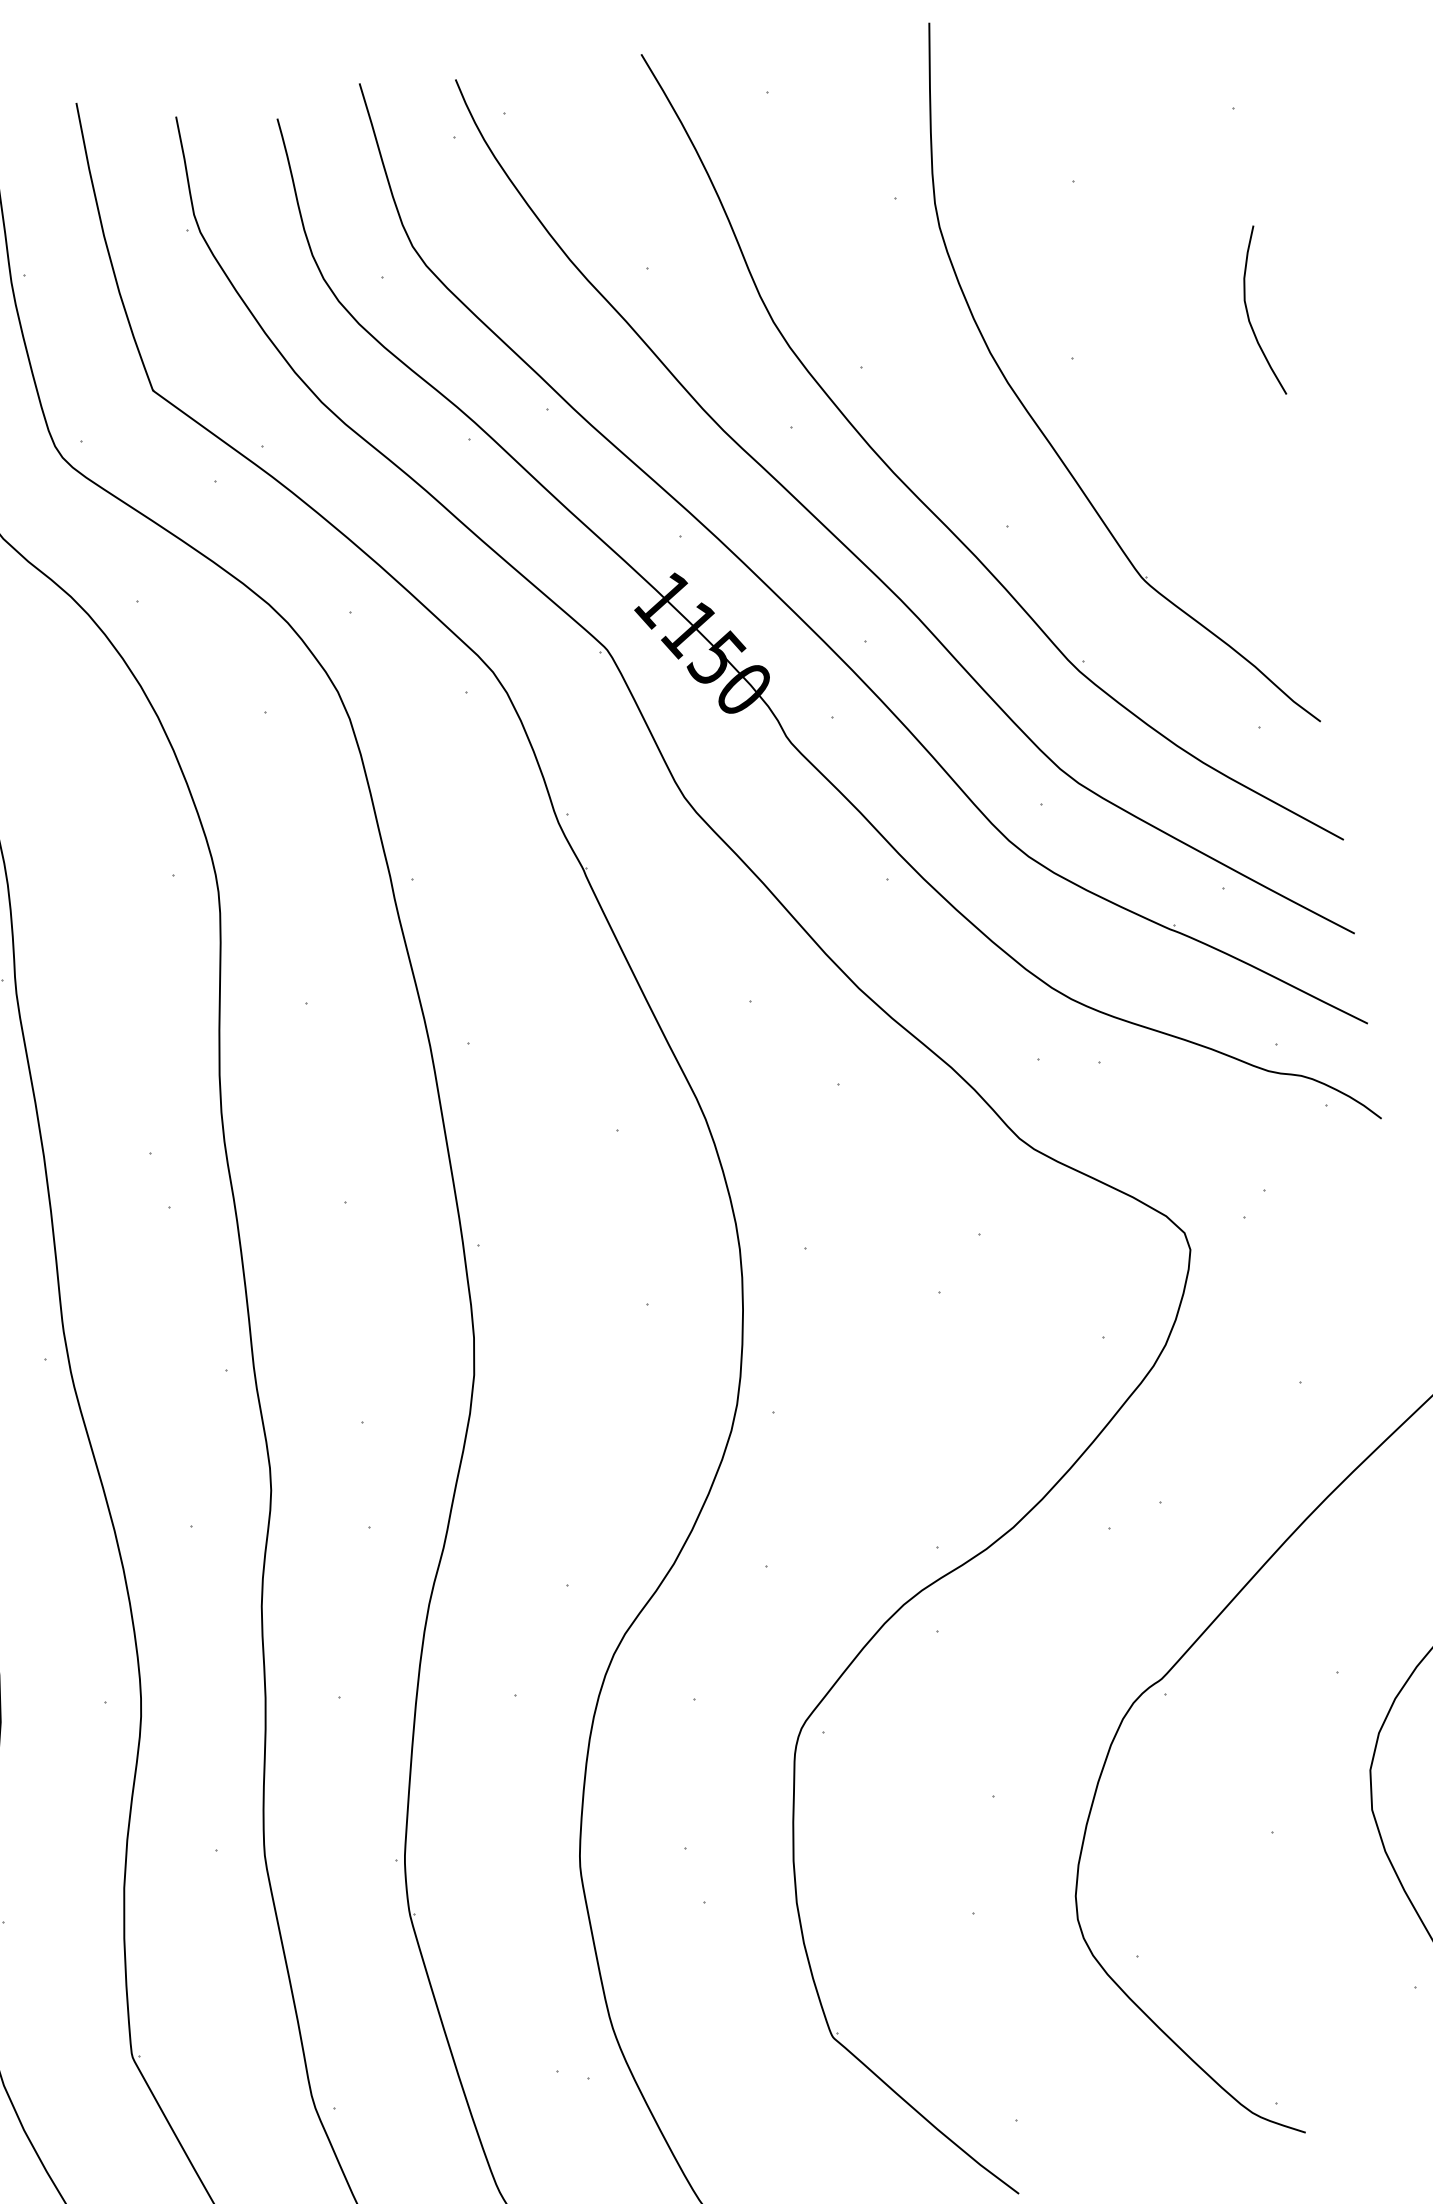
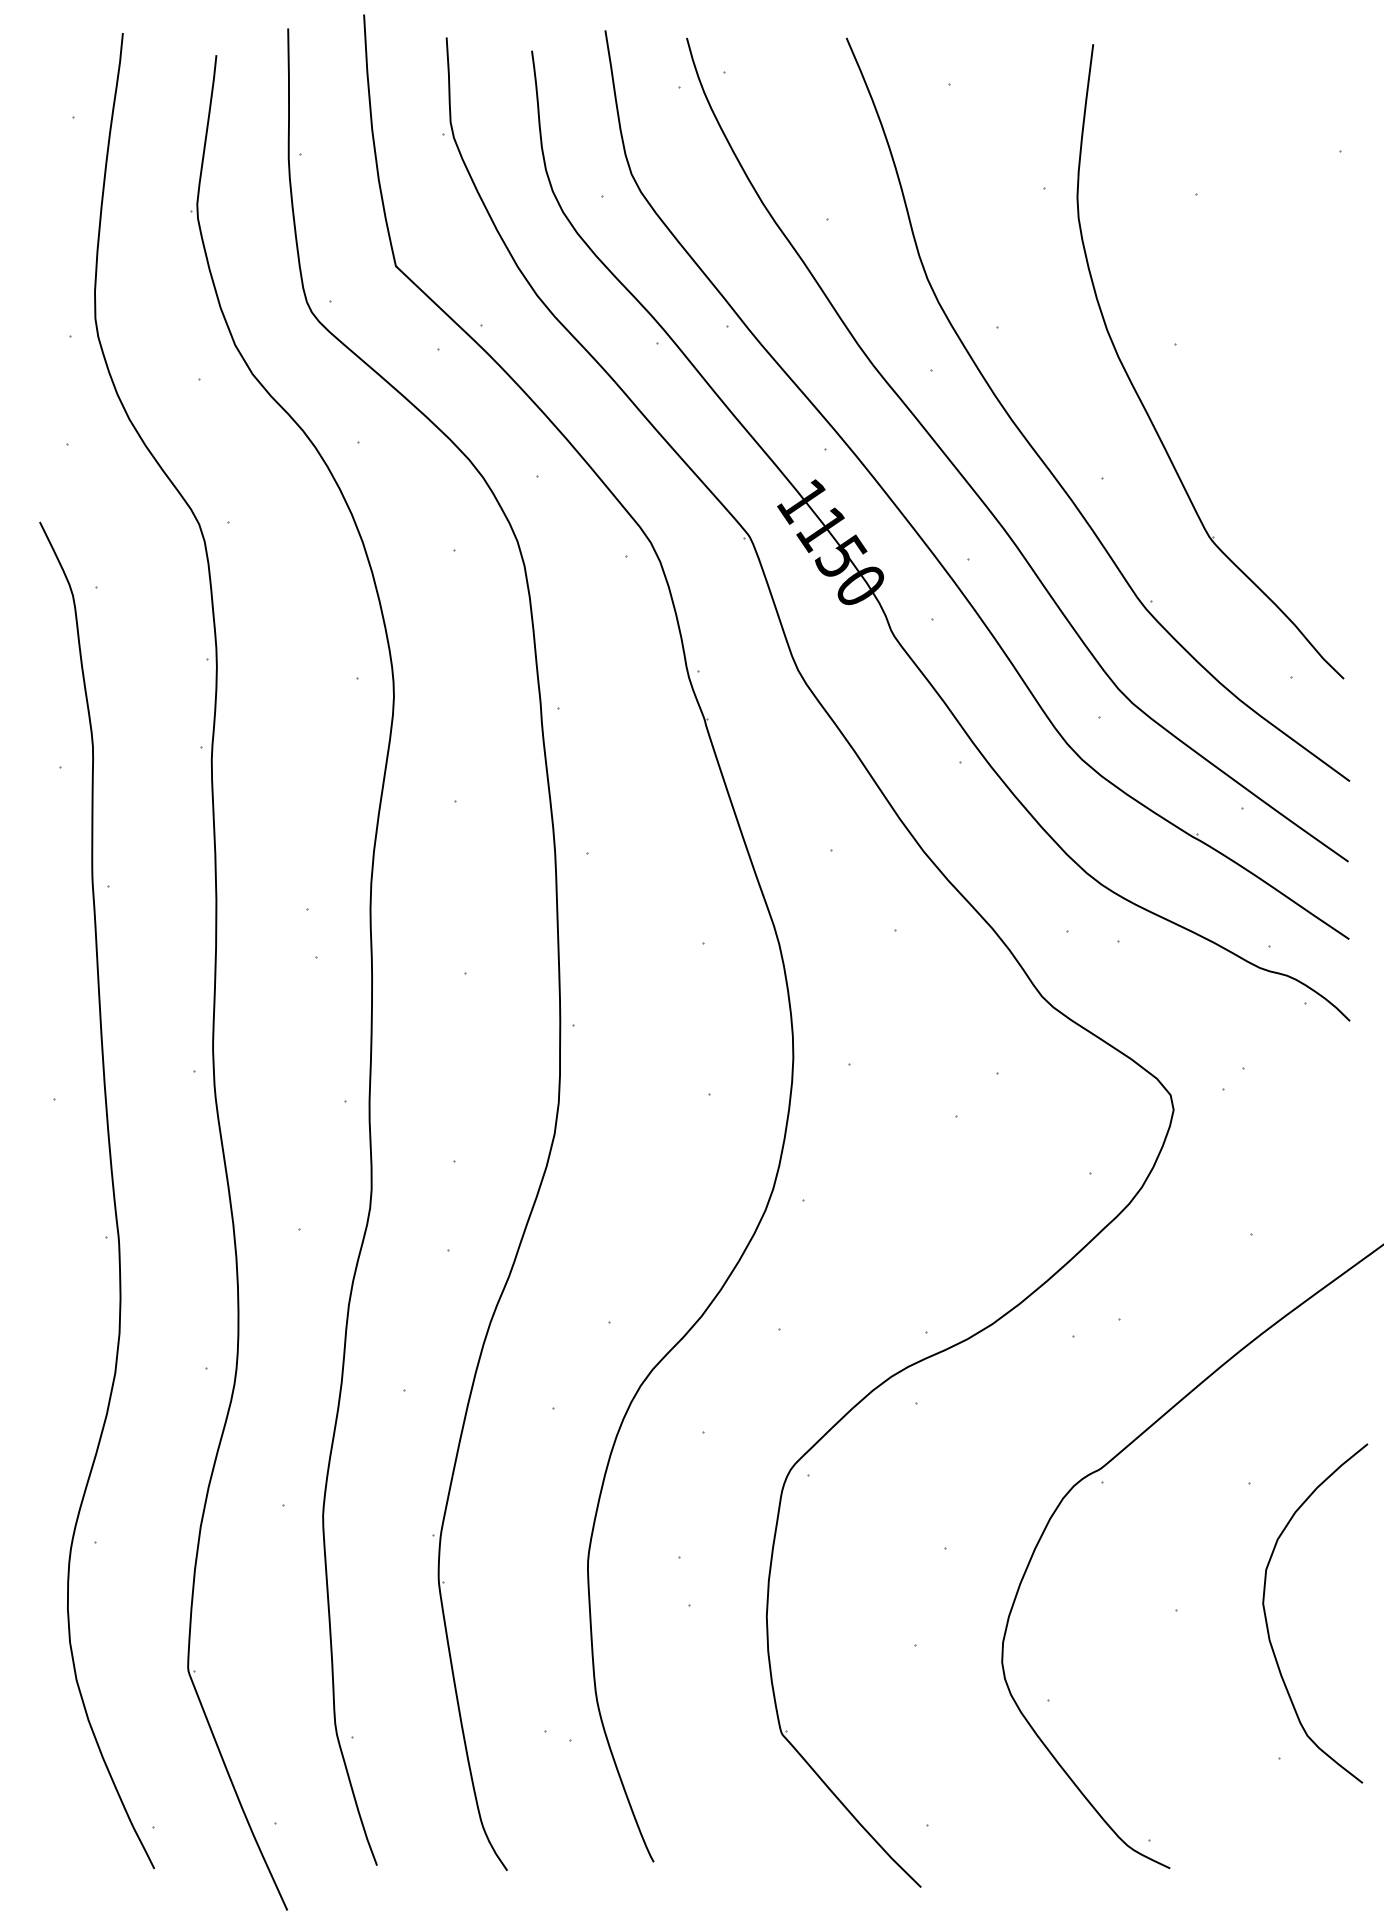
curve: (1248, 312) -> (1329, 325), removed

